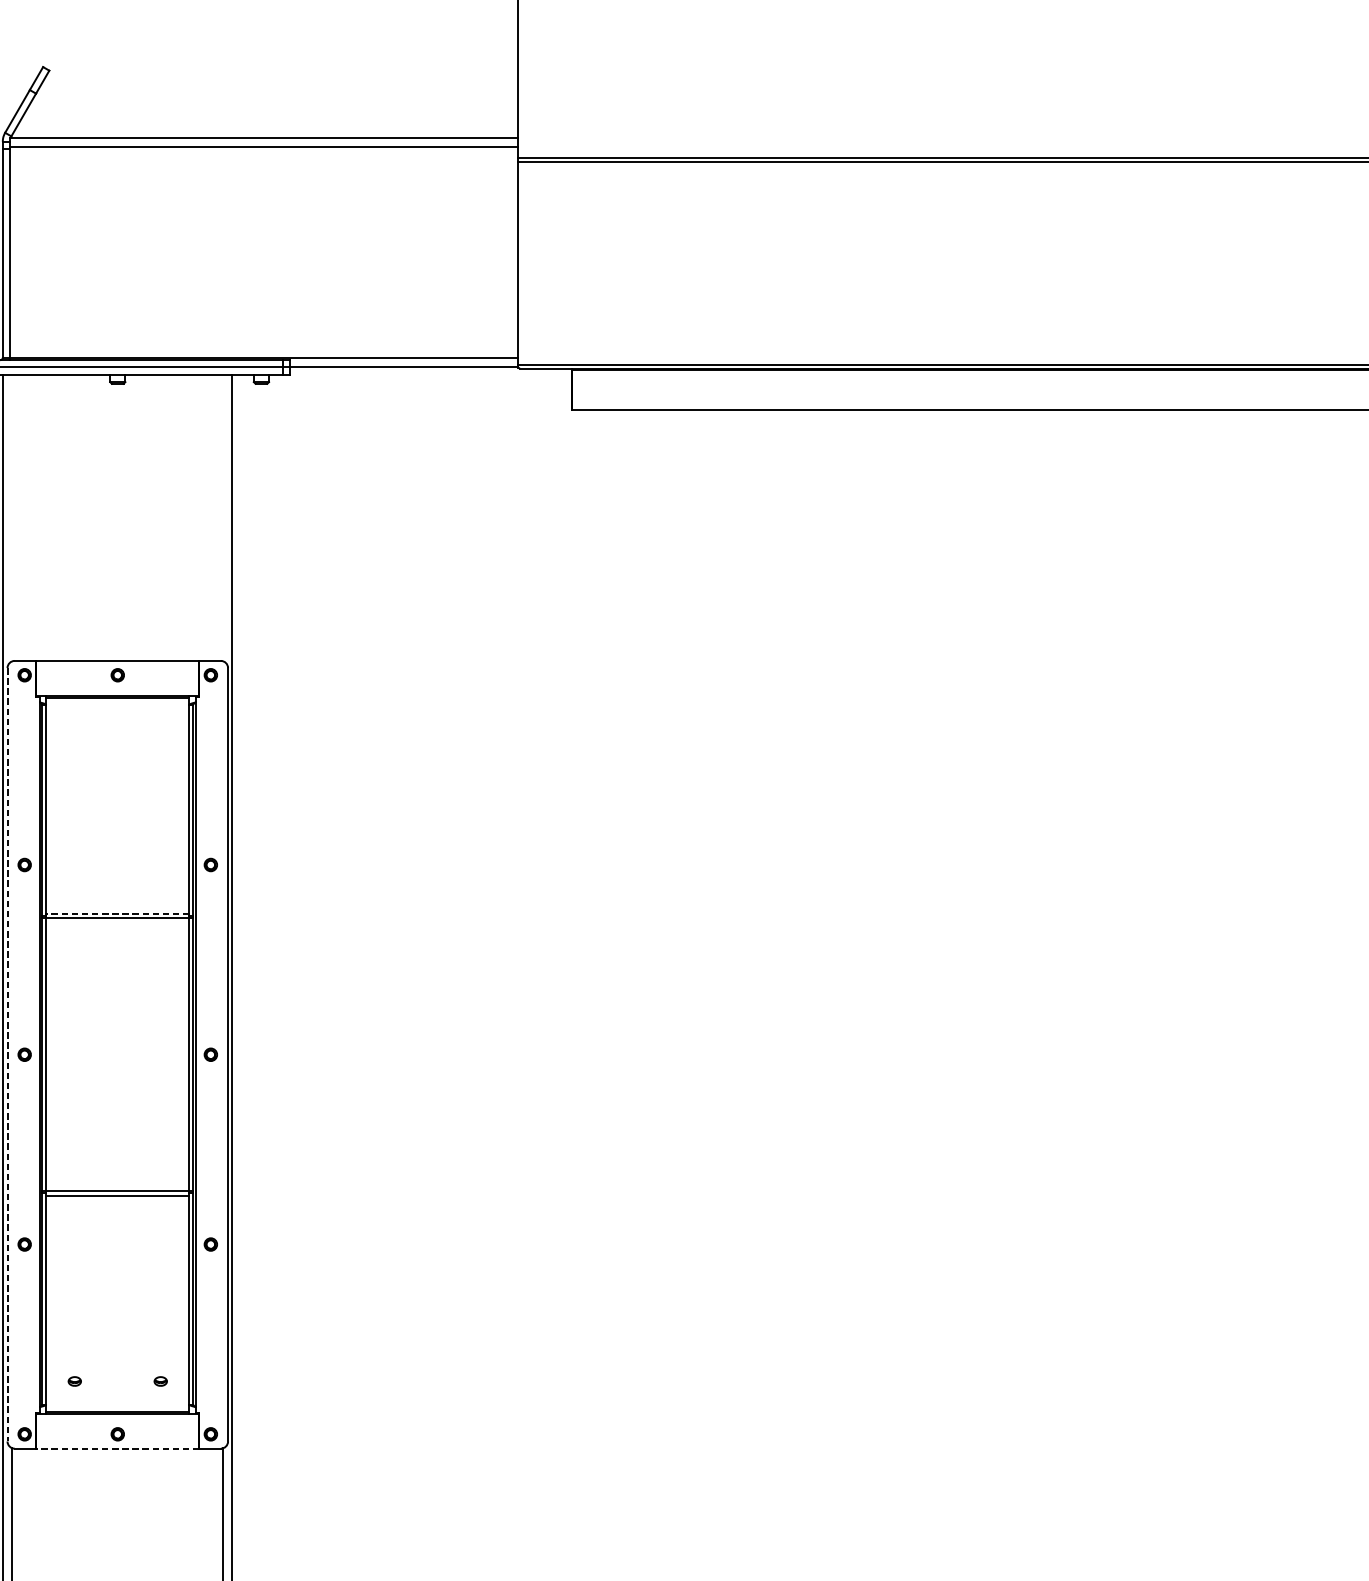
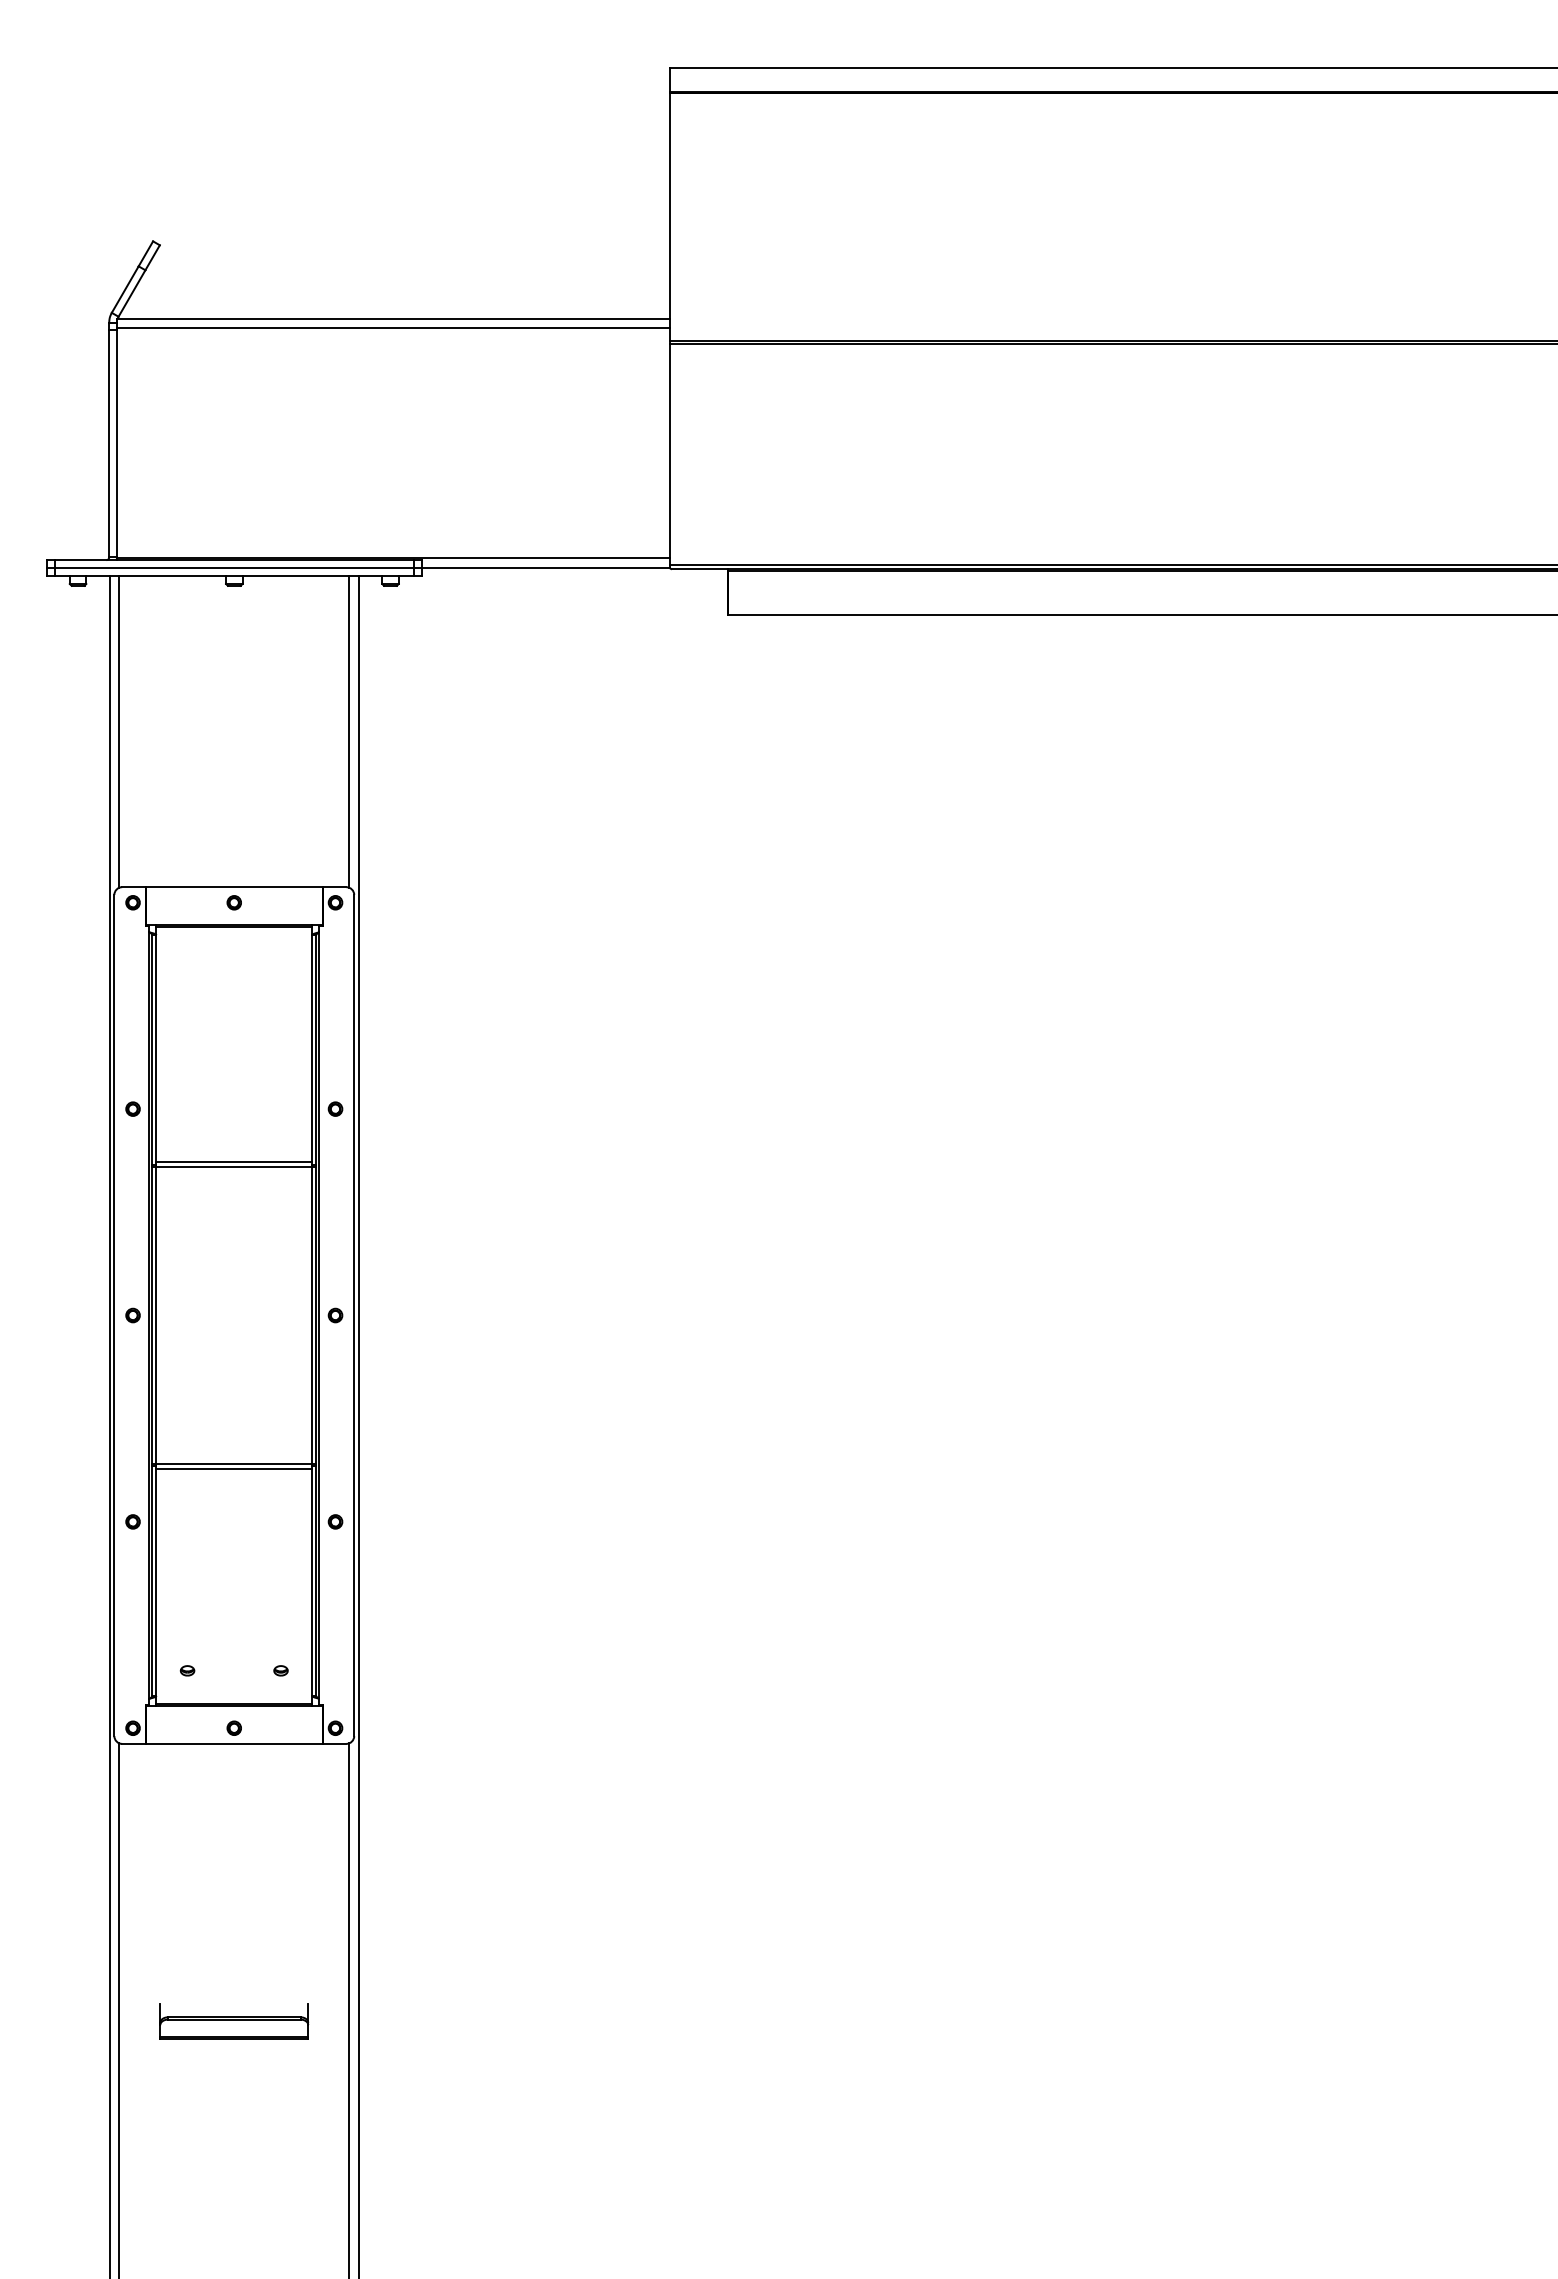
line: (12, 517) -> (119, 731), added
line: (223, 517) -> (349, 731), added
line: (117, 913) -> (234, 1161), dashed -> solid
line: (7, 1054) -> (114, 1315), dashed -> solid
line: (117, 1448) -> (234, 1743), dashed -> solid

